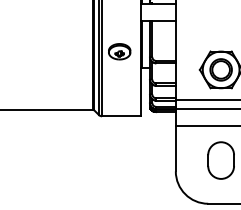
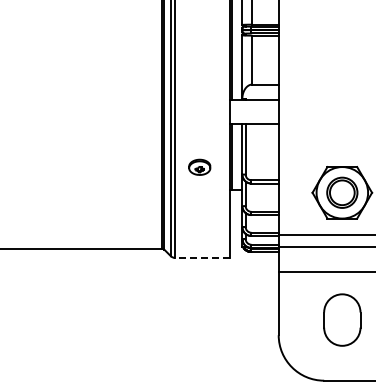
part: (119, 51) -> (199, 167), size x0.7
line: (121, 116) -> (202, 257), solid -> dashed

